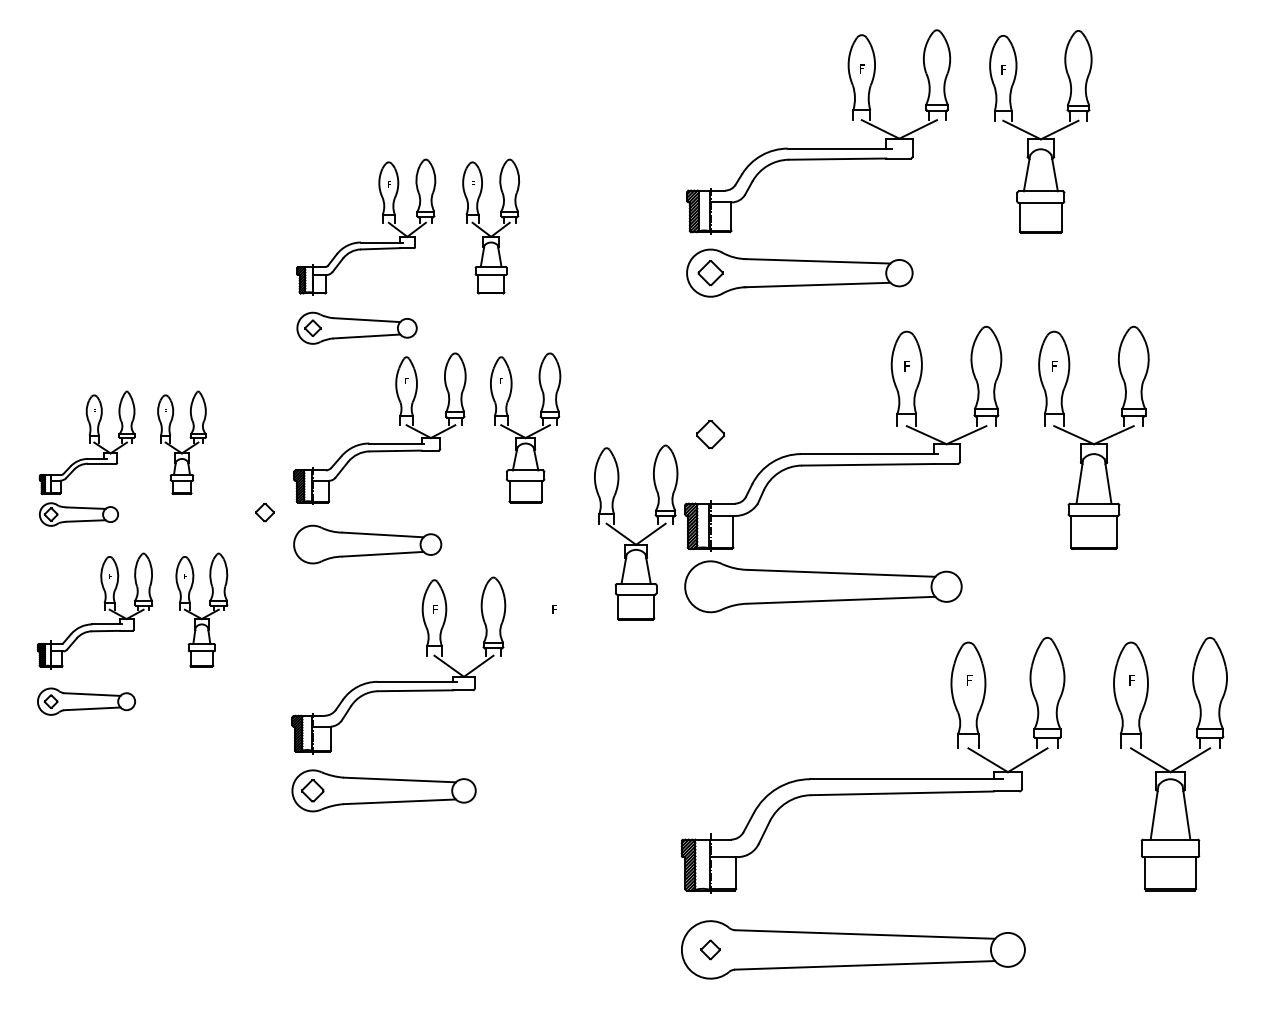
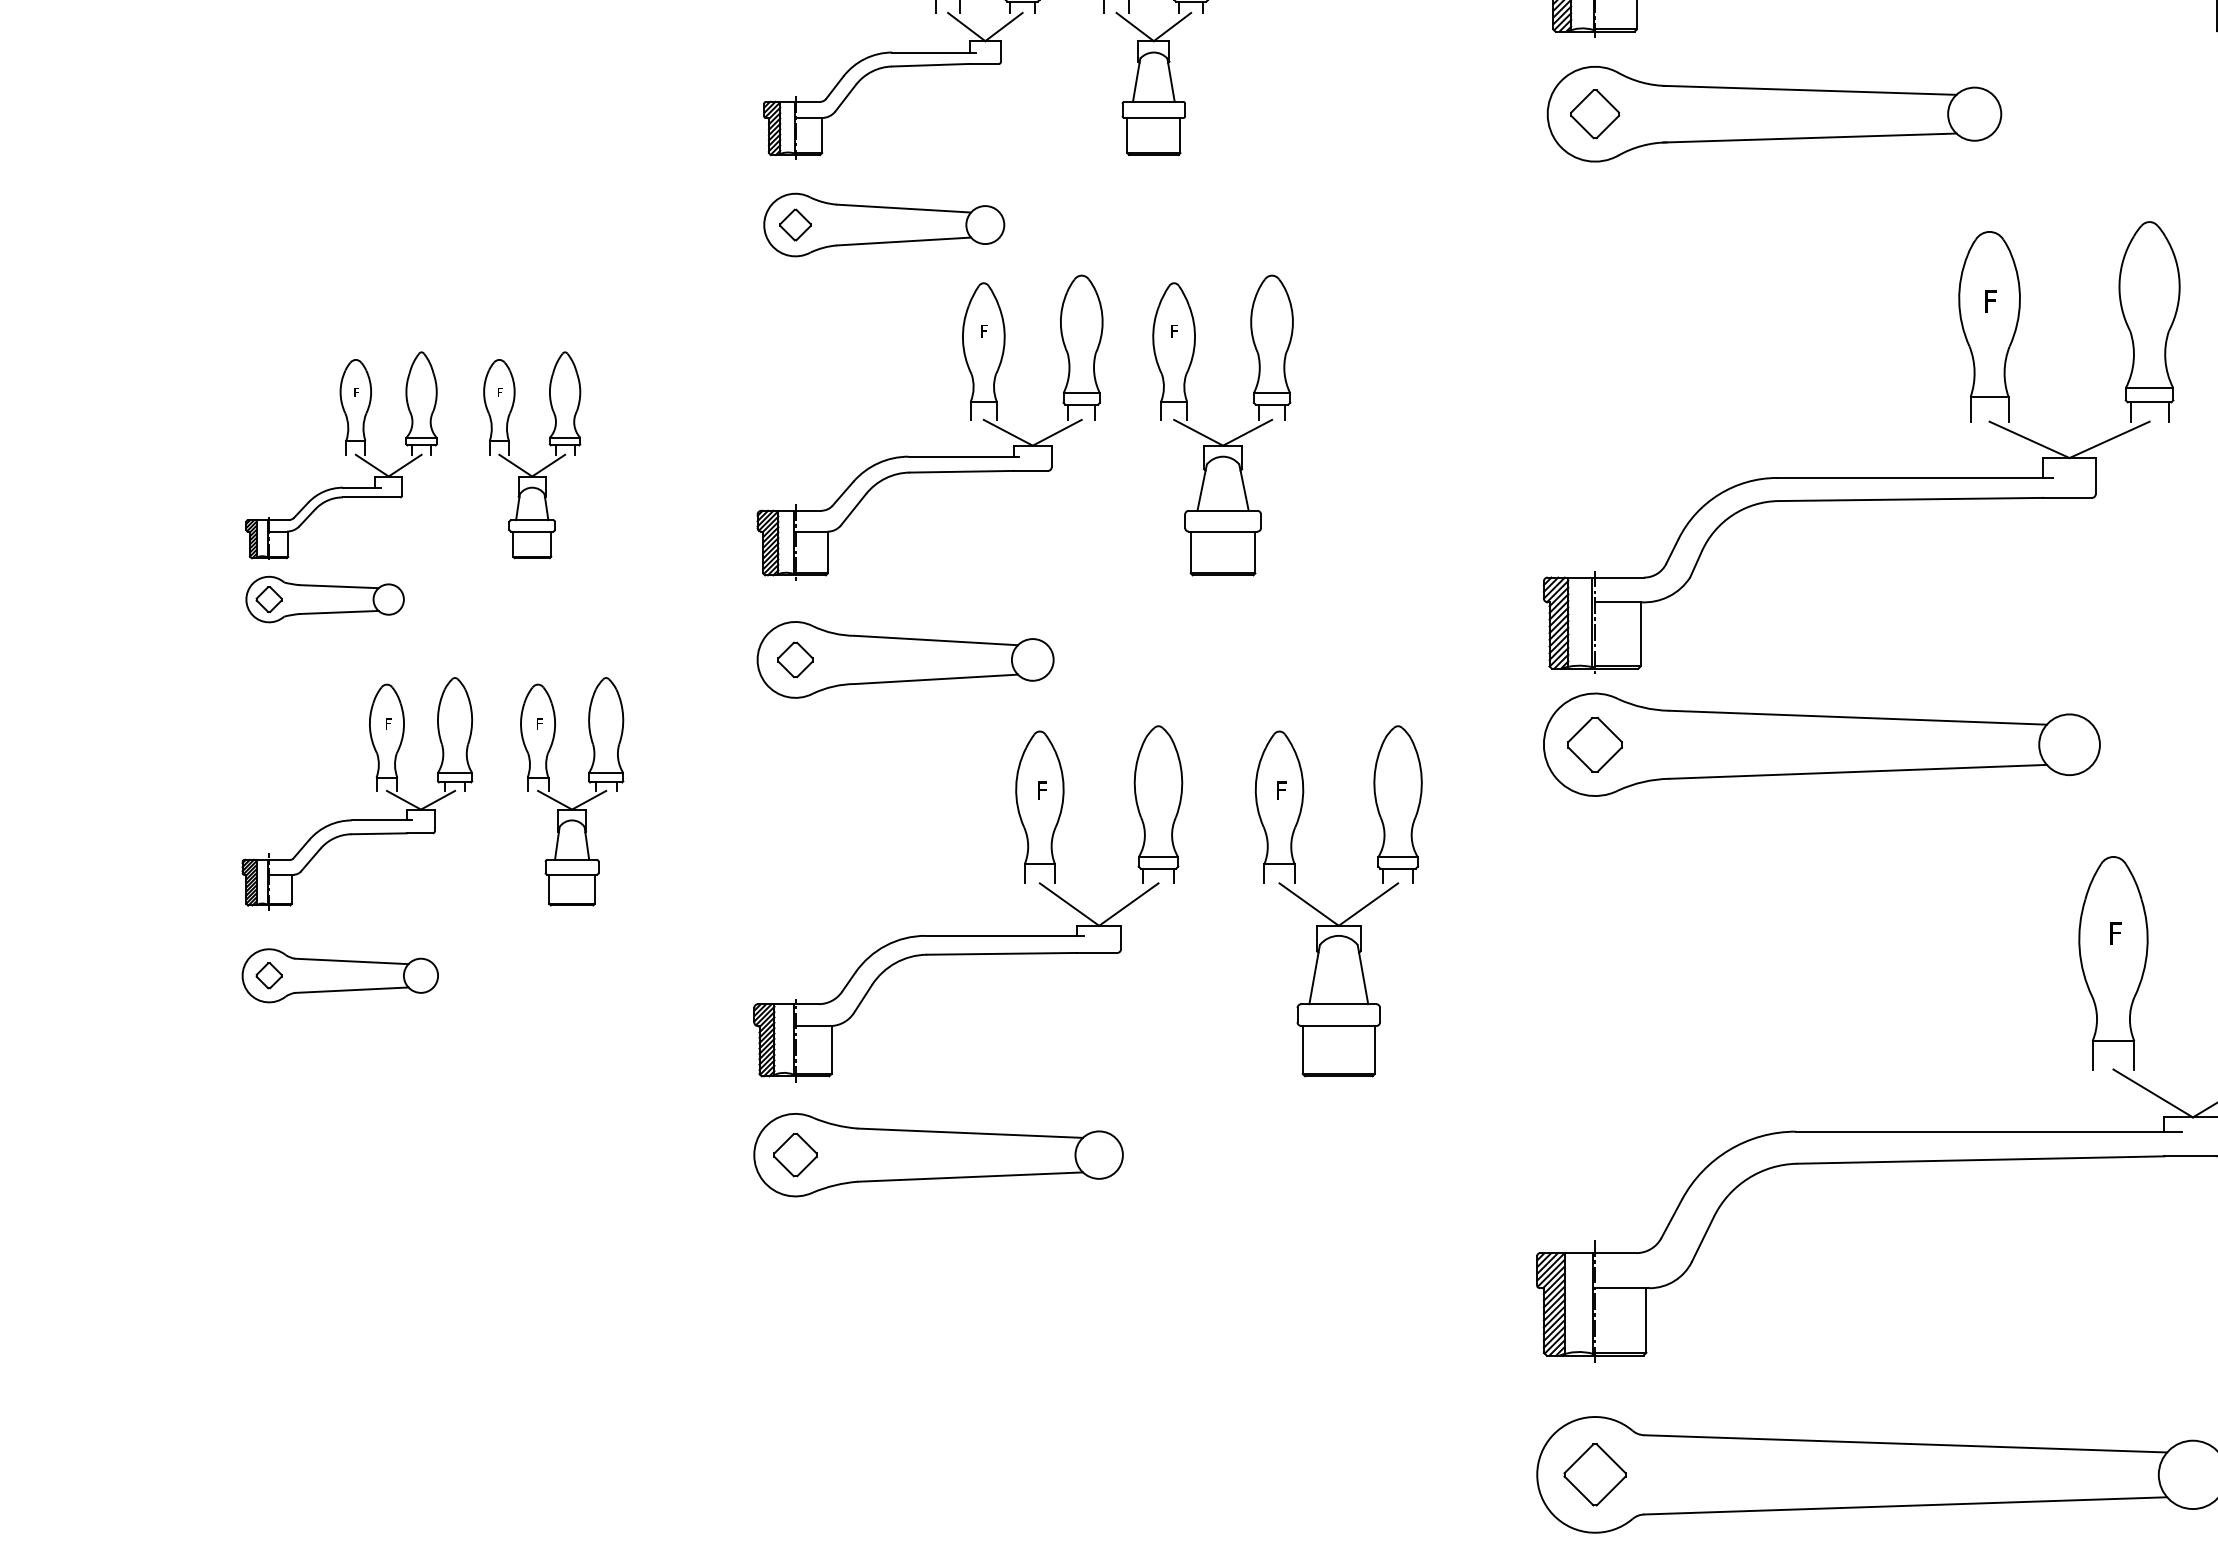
part: (710, 434) -> (1594, 744), moved
part: (264, 512) -> (794, 659), moved
part: (641, 539) -> (1349, 915), moved
part: (710, 949) -> (1594, 1474), size x1.67

